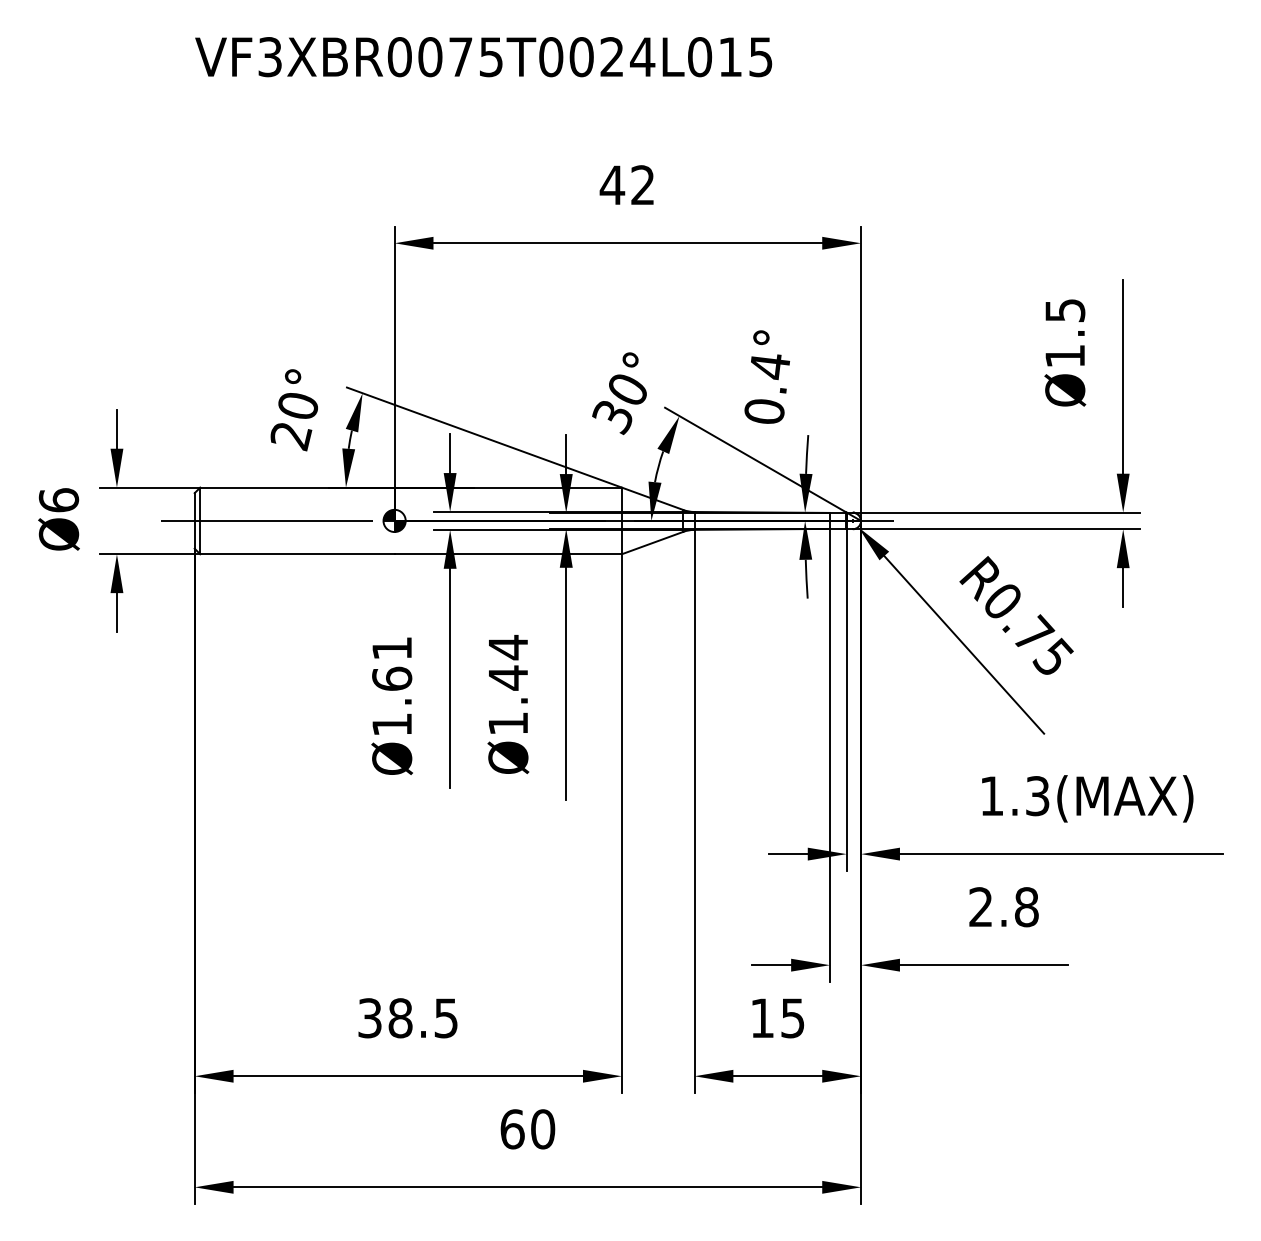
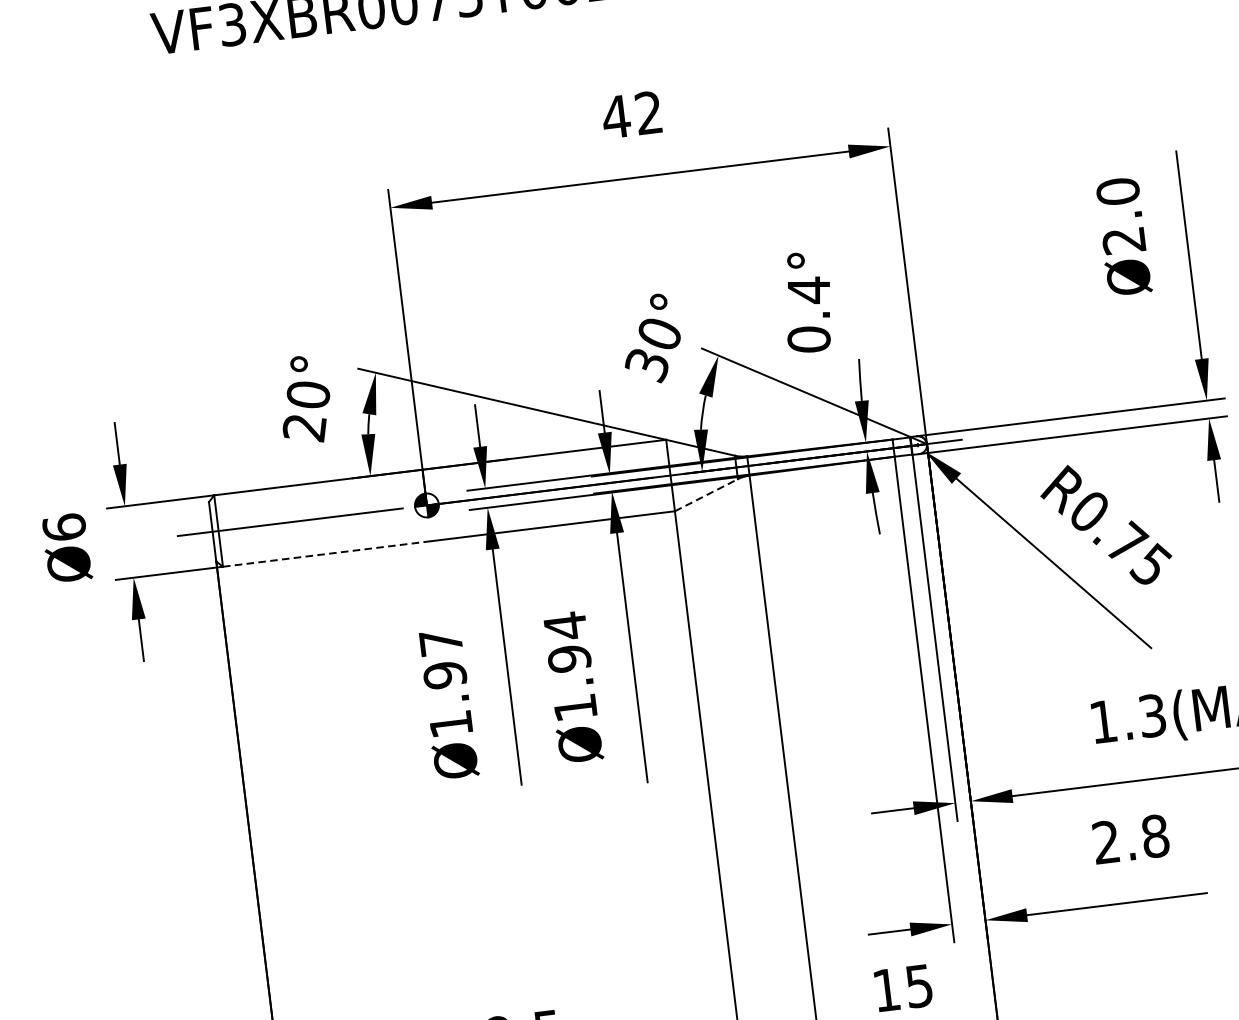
text: (1065, 332) -> (1121, 215), Ø1.5 -> Ø2.0
line: (652, 543) -> (706, 495), solid -> dashed
line: (297, 554) -> (327, 554), solid -> dashed
text: (392, 664) -> (443, 659), Ø1.61 -> Ø1.97
text: (508, 677) -> (569, 658), Ø1.44 -> Ø1.94

